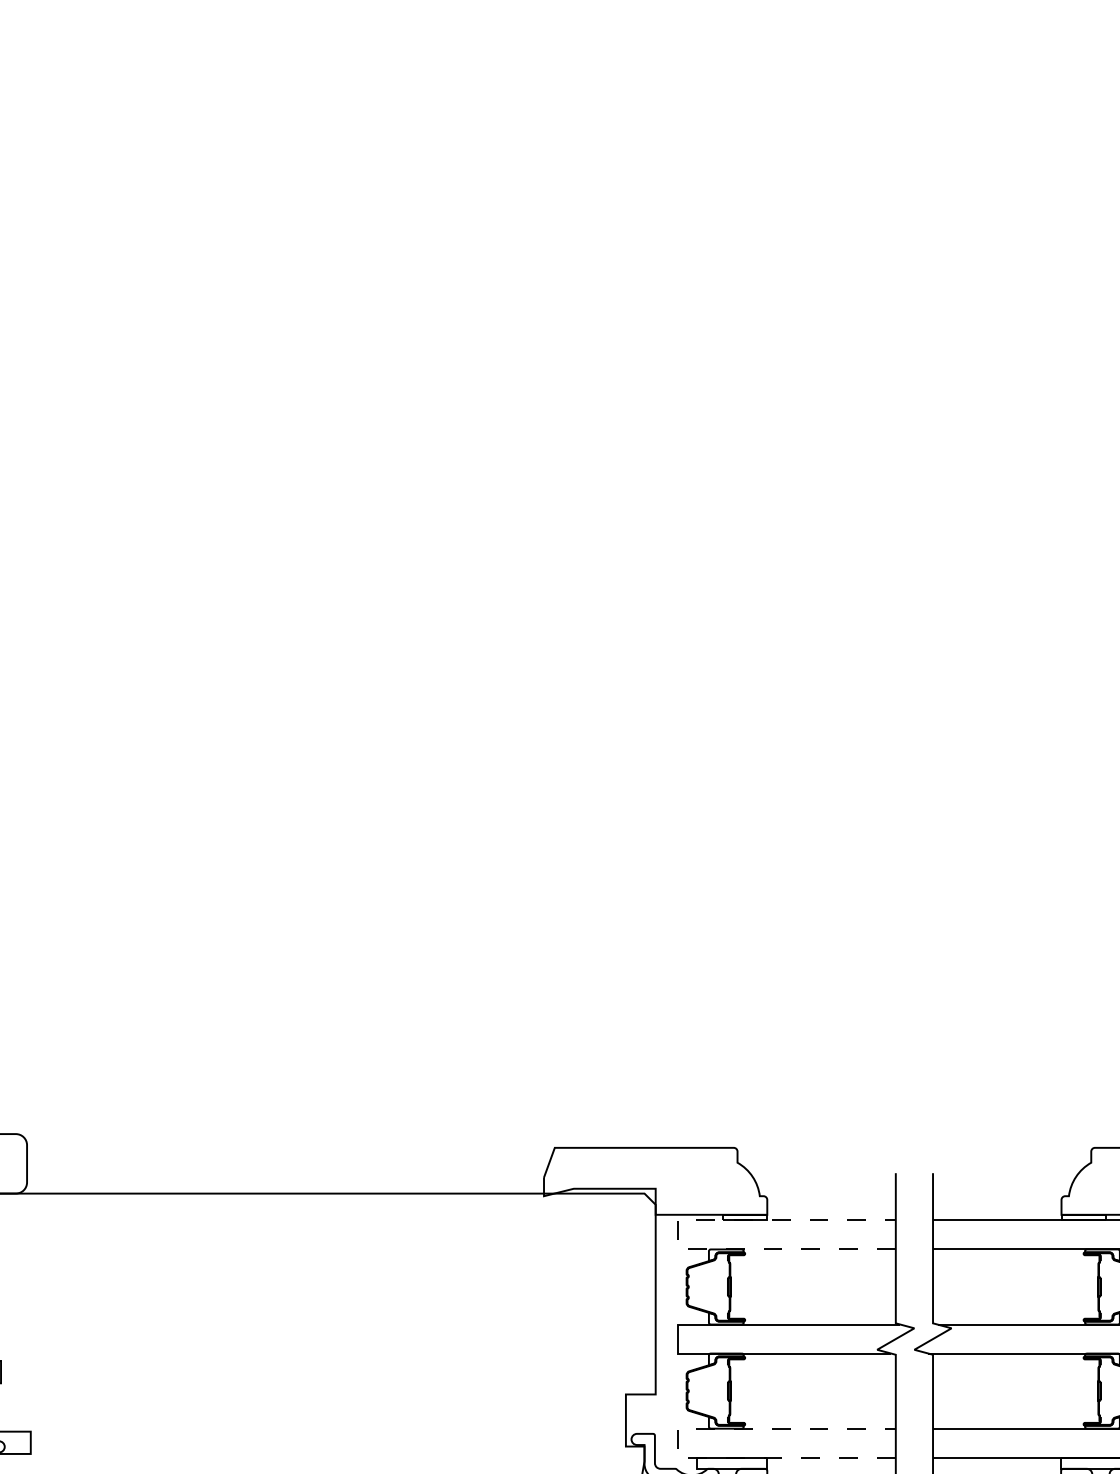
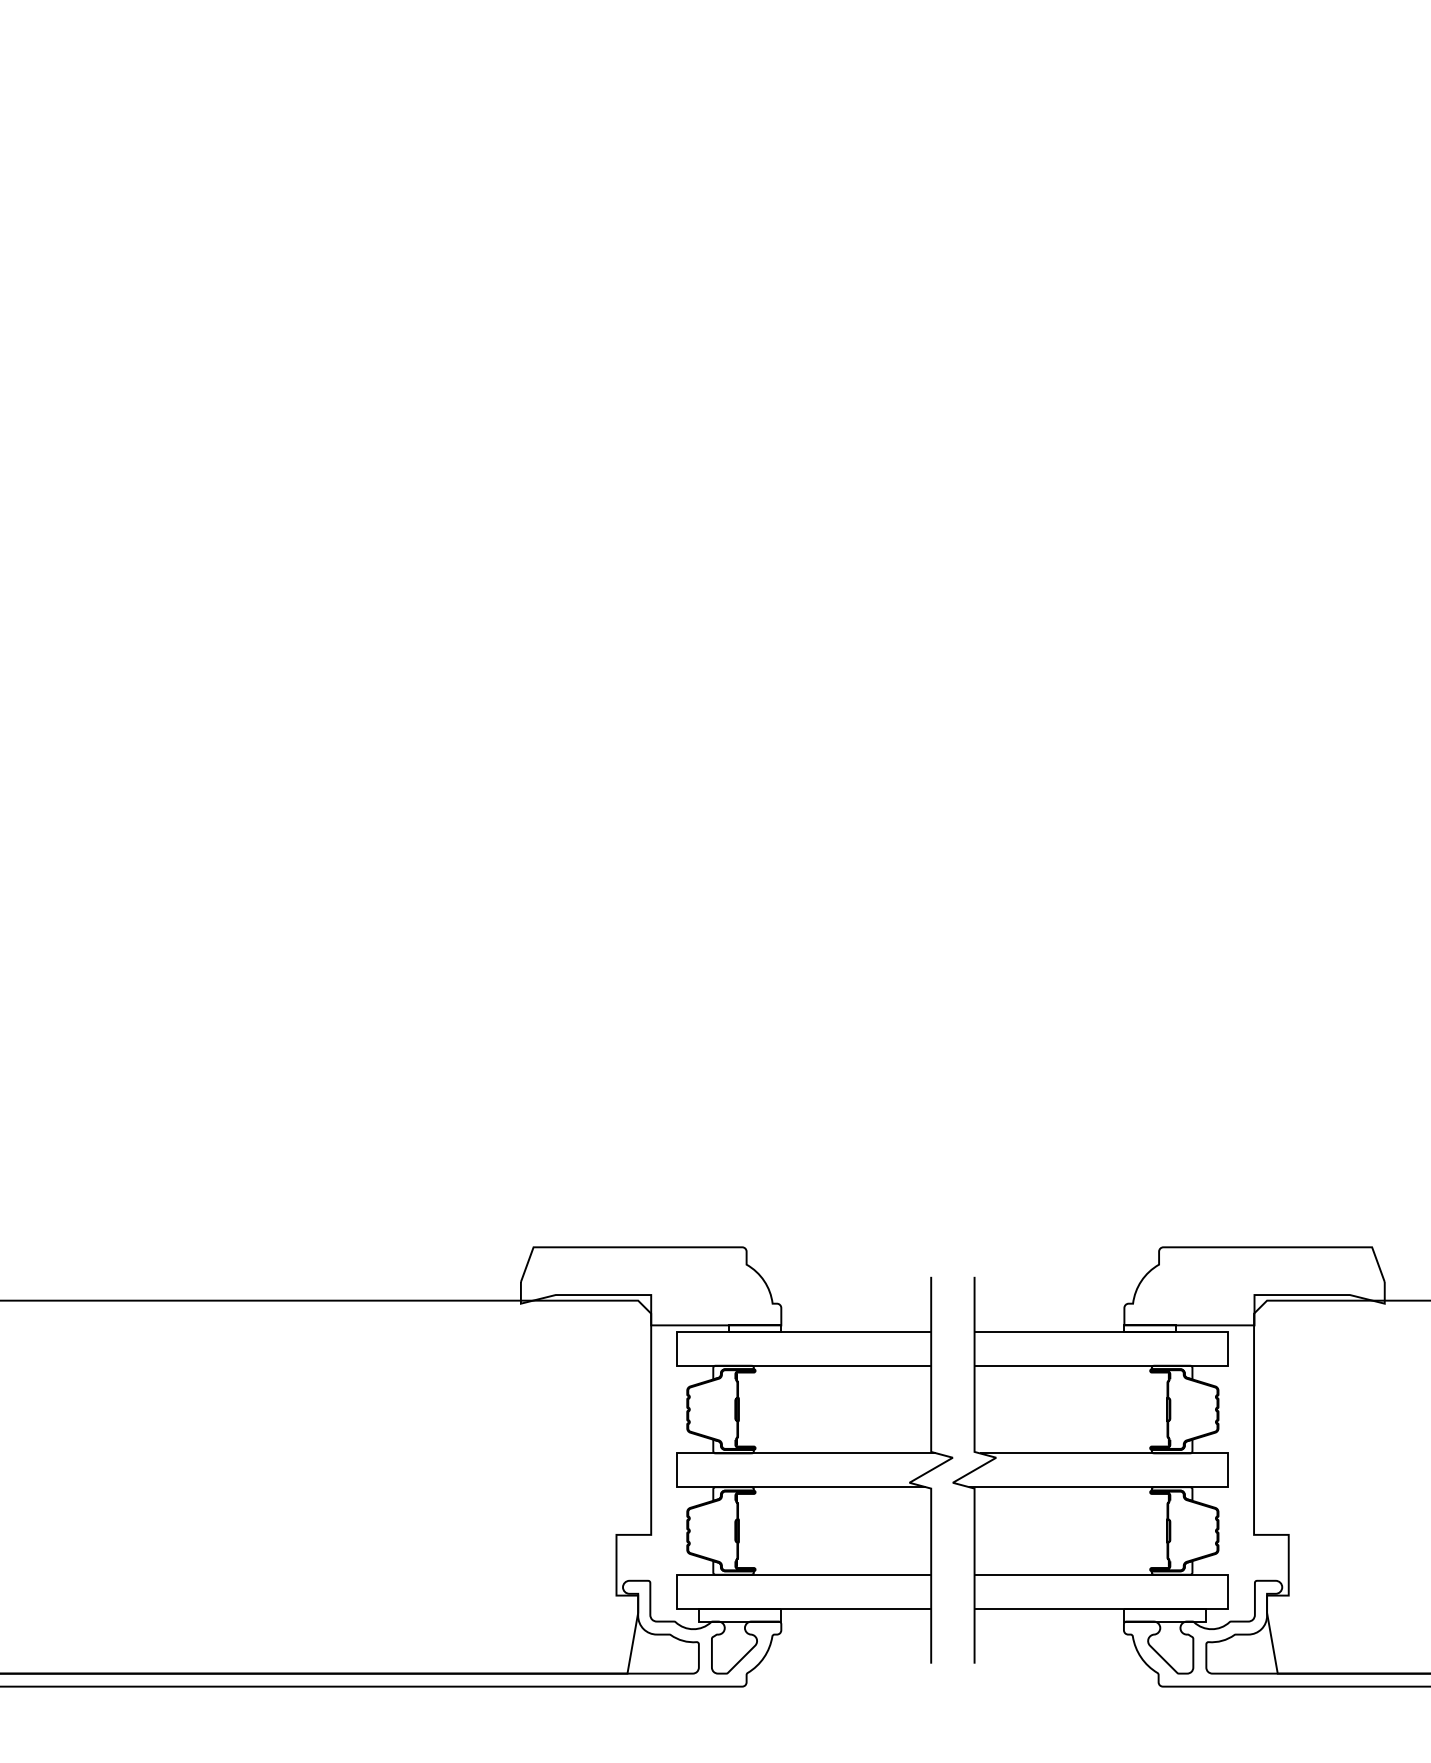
line: (678, 1234) -> (677, 1348), dashed -> solid
line: (678, 1443) -> (677, 1591), dashed -> solid

